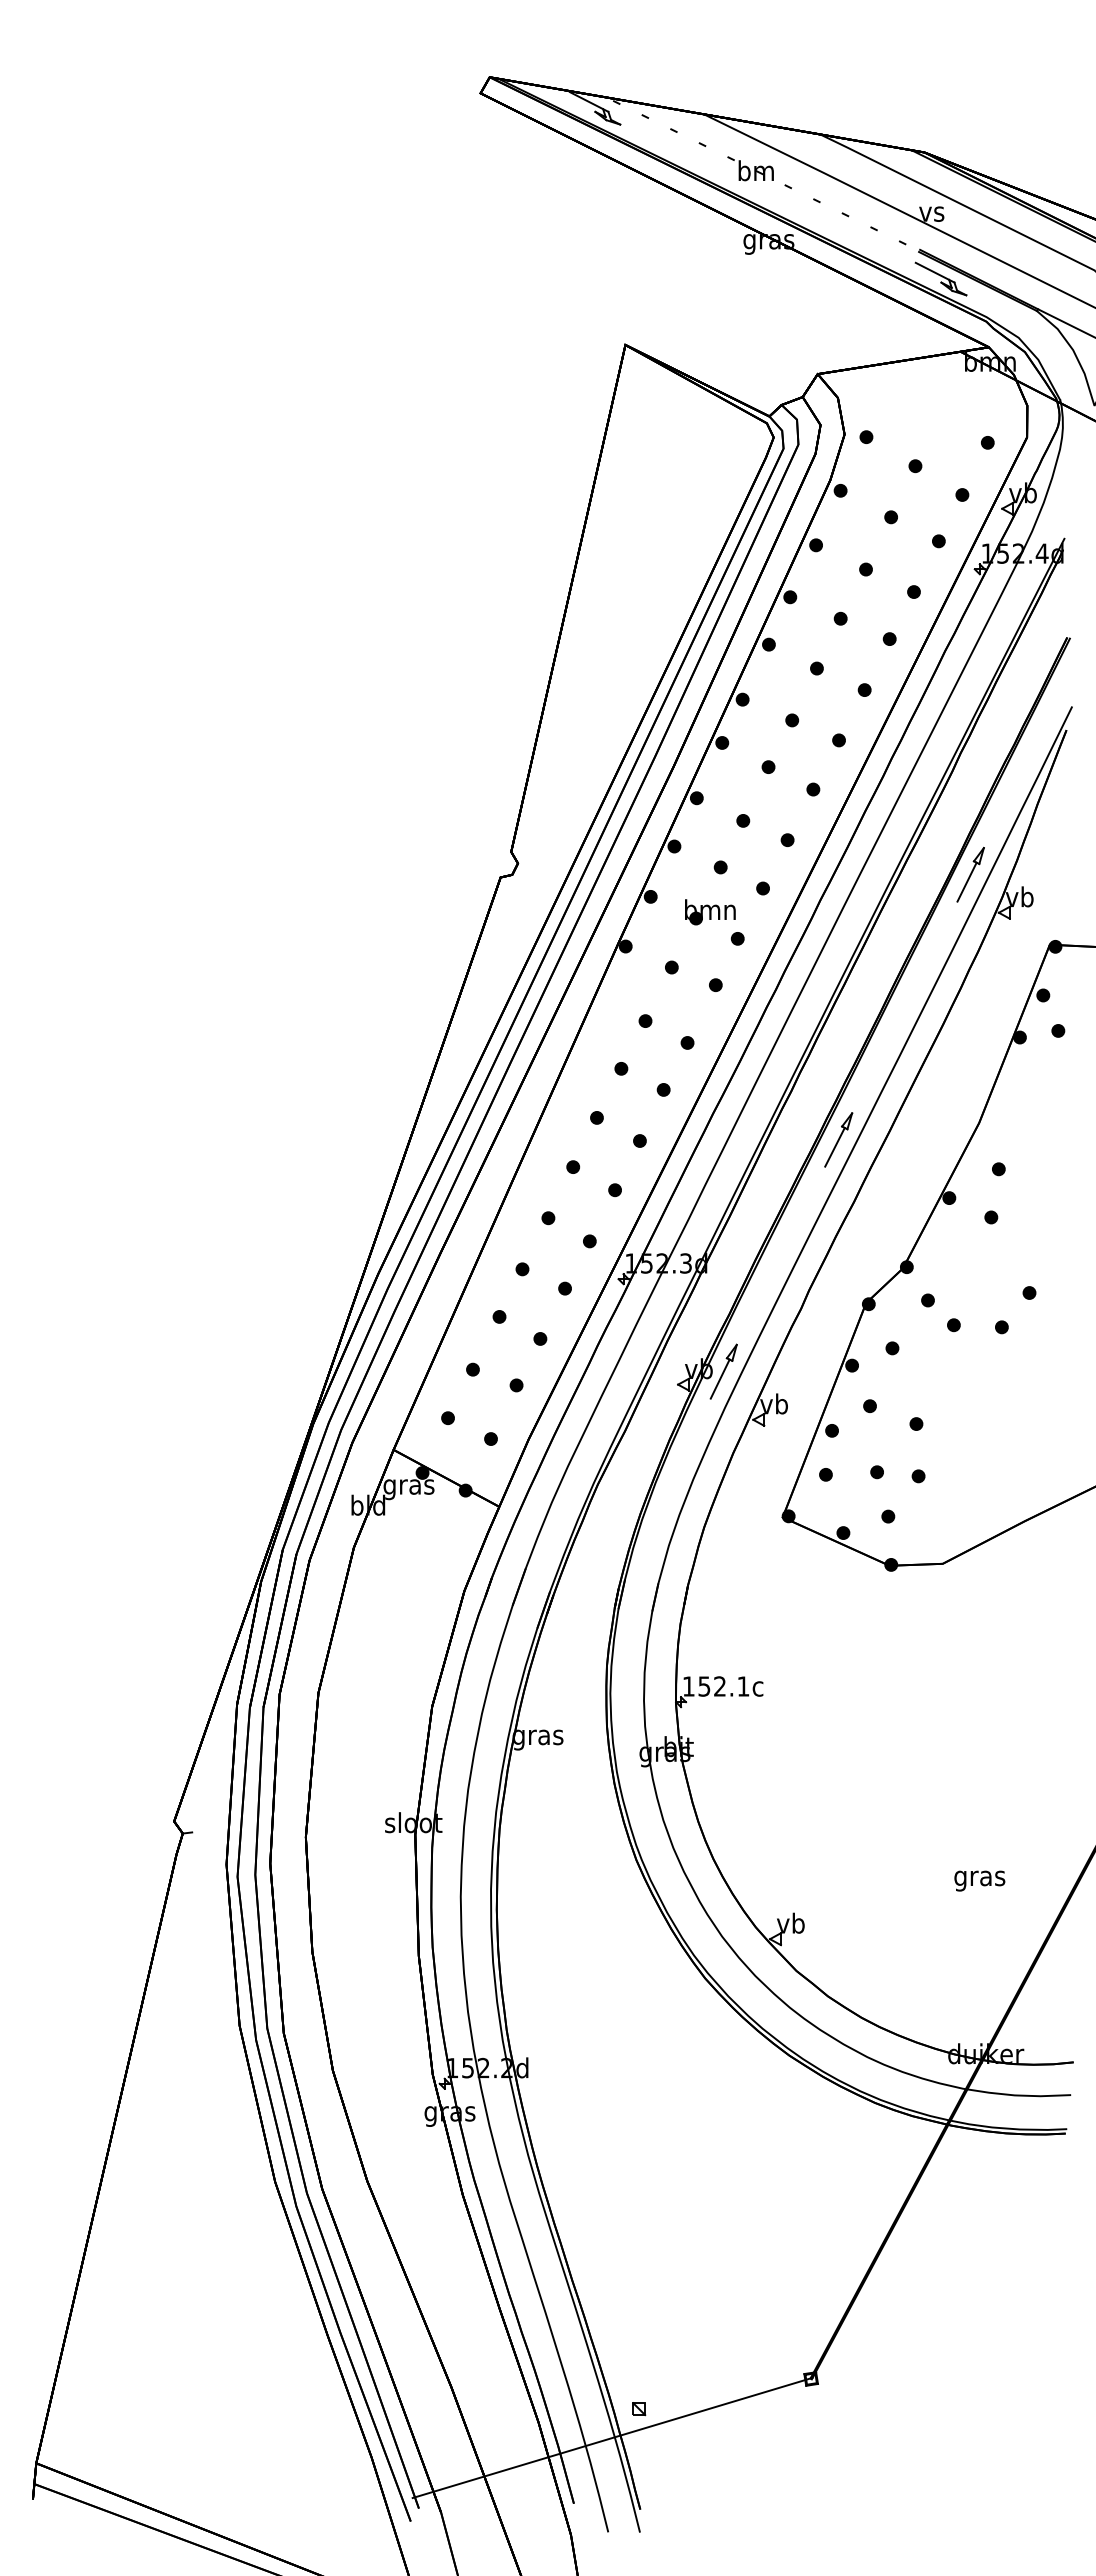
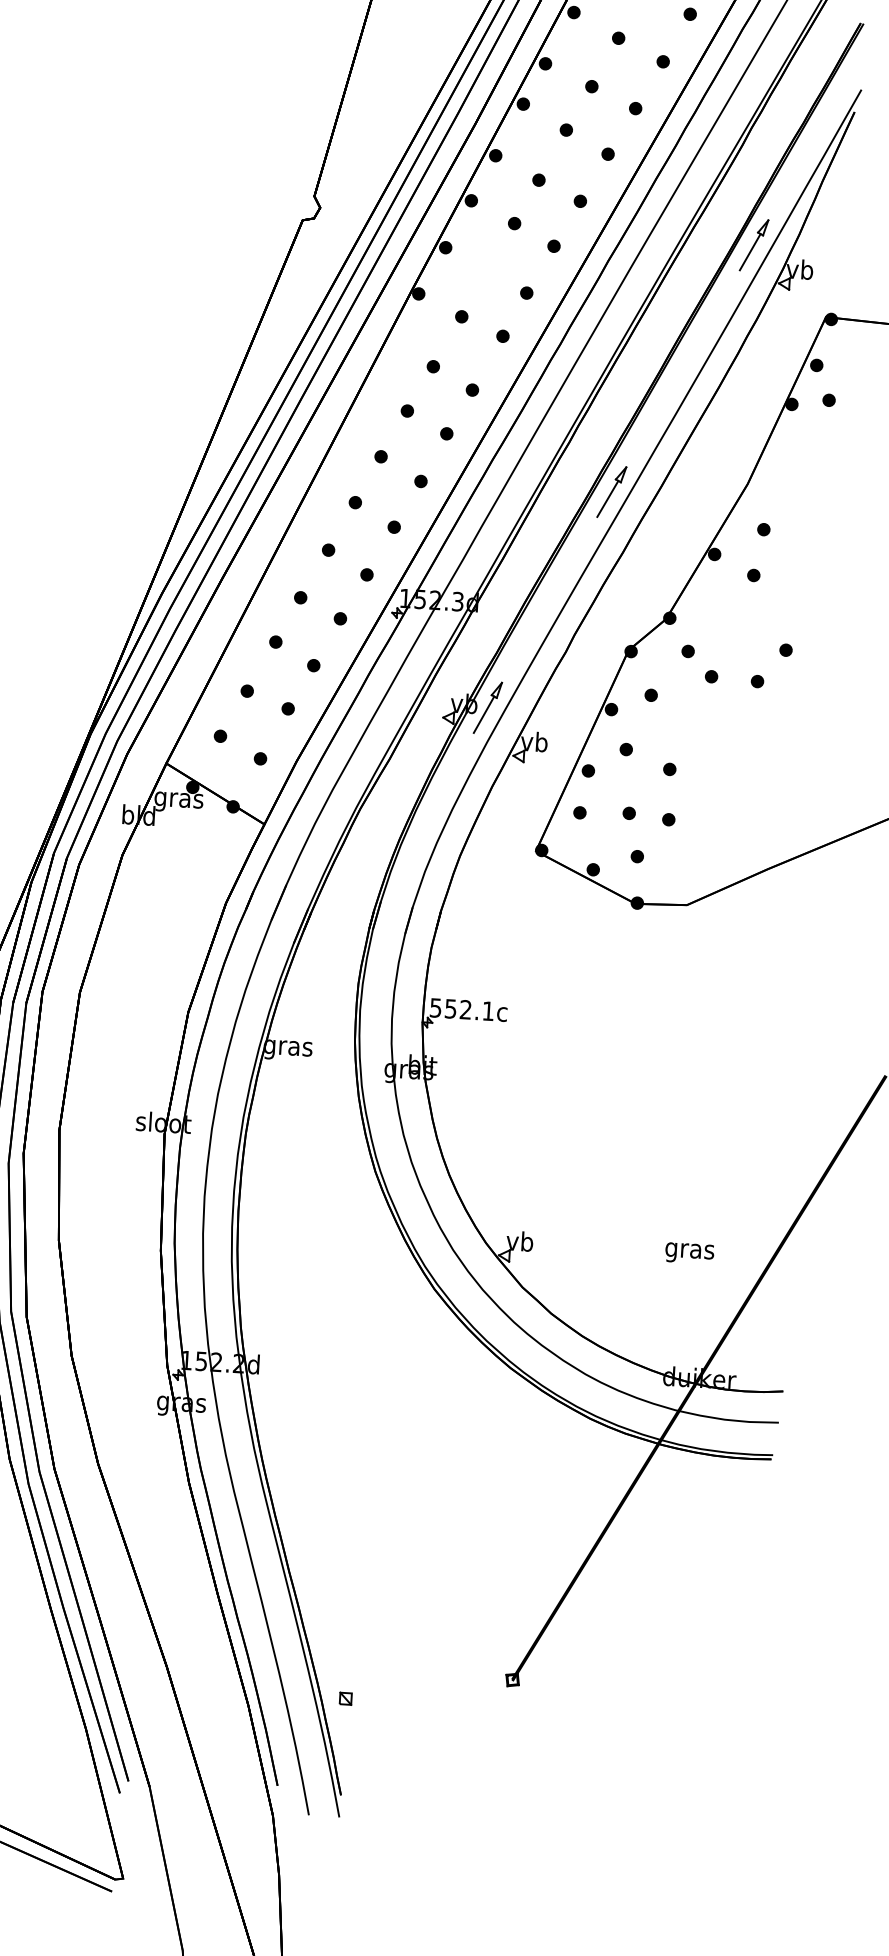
part: (710, 912) -> (502, 266), removed
text: (688, 1686) -> (435, 1007), 152.1c -> 552.1c
text: (979, 1880) -> (689, 1252), moved
line: (612, 2437) -> (318, 1724), removed

